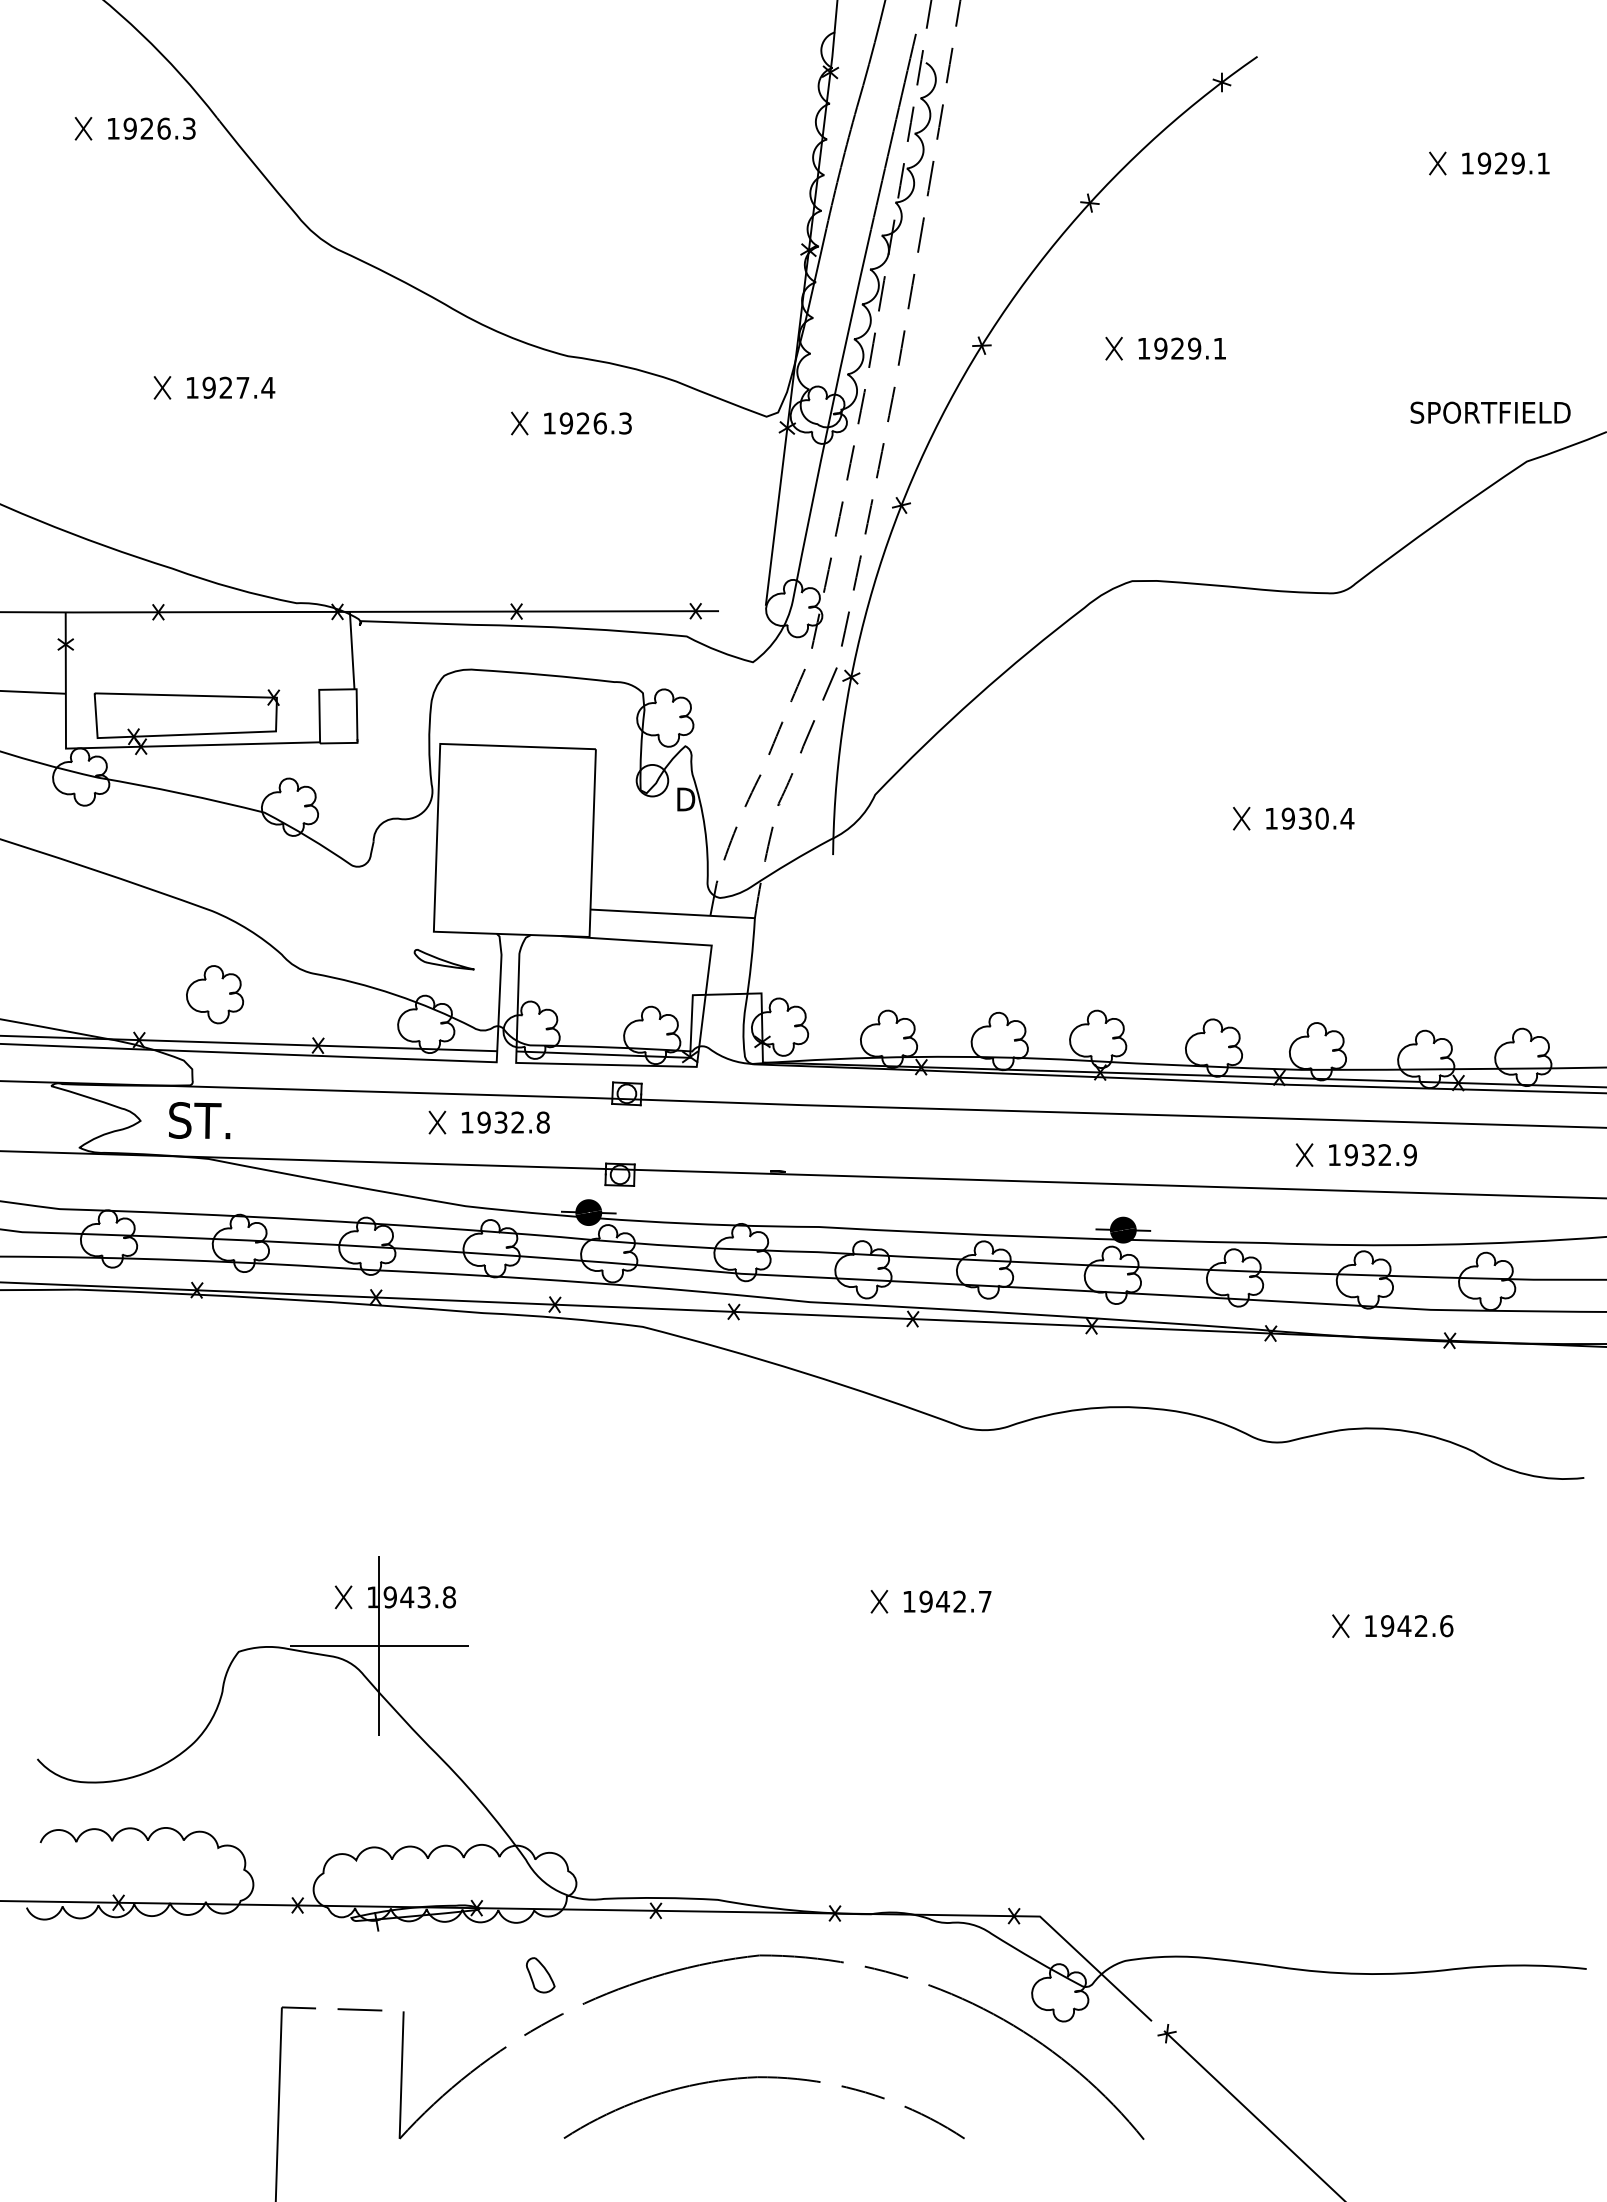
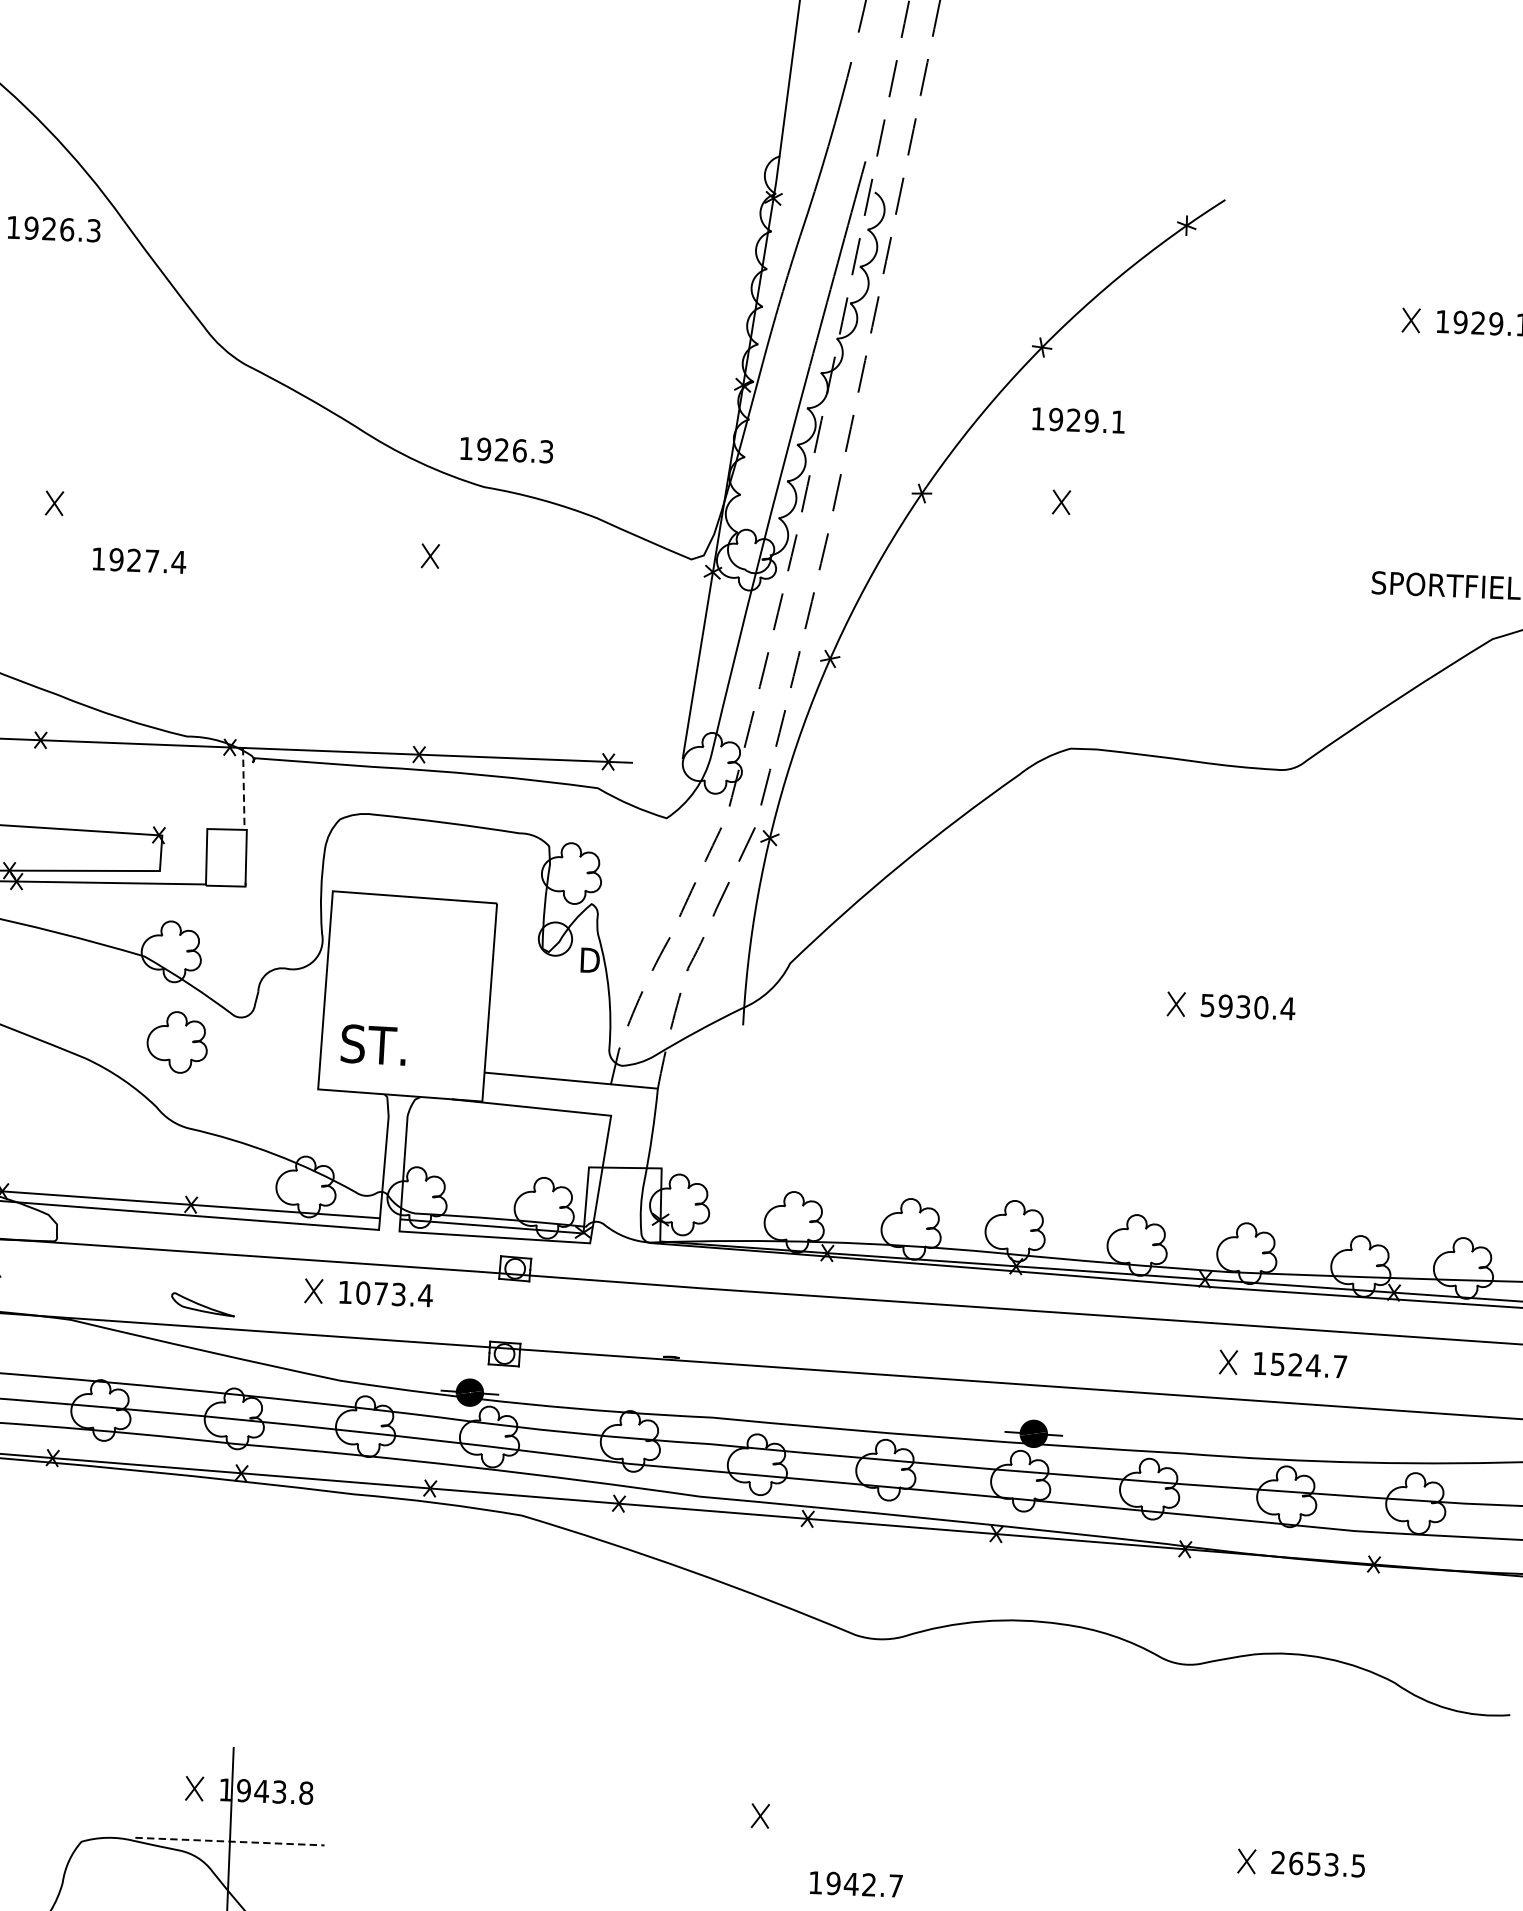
text: (1181, 348) -> (1077, 420), moved
text: (231, 387) -> (140, 560), moved
text: (587, 423) -> (506, 450), moved
line: (352, 650) -> (244, 788), solid -> dashed
text: (1271, 818) -> (1207, 1005), 1930.4 -> 5930.4
part: (443, 959) -> (202, 1304), moved
part: (215, 994) -> (177, 1042), moved
text: (199, 1120) -> (373, 1044), moved
text: (513, 1122) -> (394, 1294), 1932.8 -> 1073.4
text: (1380, 1155) -> (1308, 1365), 1932.9 -> 1524.7
text: (947, 1601) -> (856, 1884), moved
text: (1408, 1626) -> (1318, 1864), 1942.6 -> 2653.5
line: (379, 1646) -> (230, 1842), solid -> dashed

